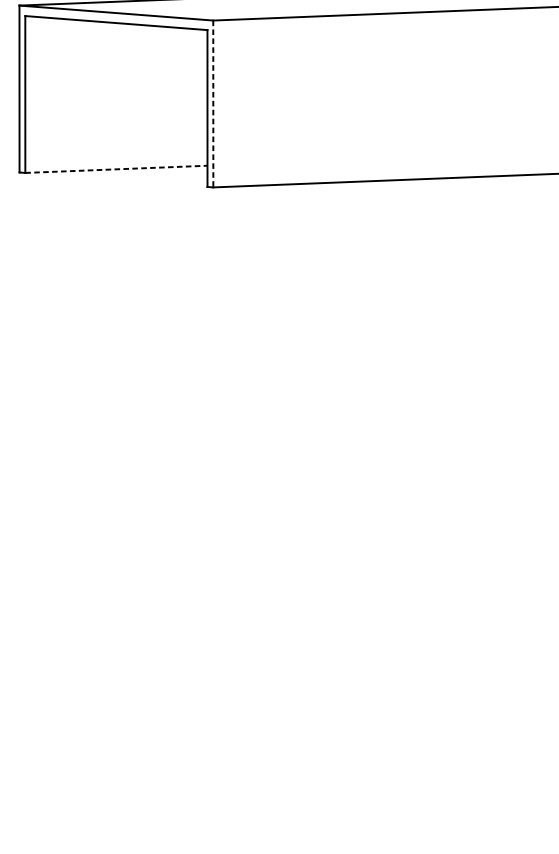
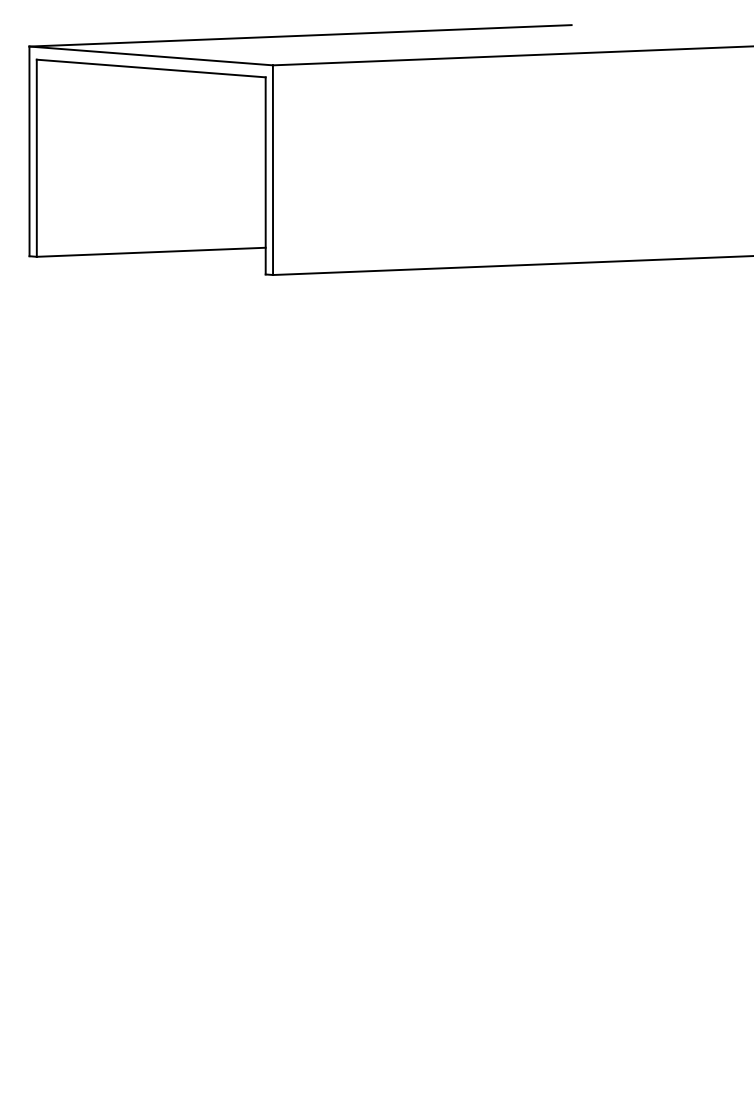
line: (212, 104) -> (272, 170), dashed -> solid
line: (116, 169) -> (151, 252), dashed -> solid

